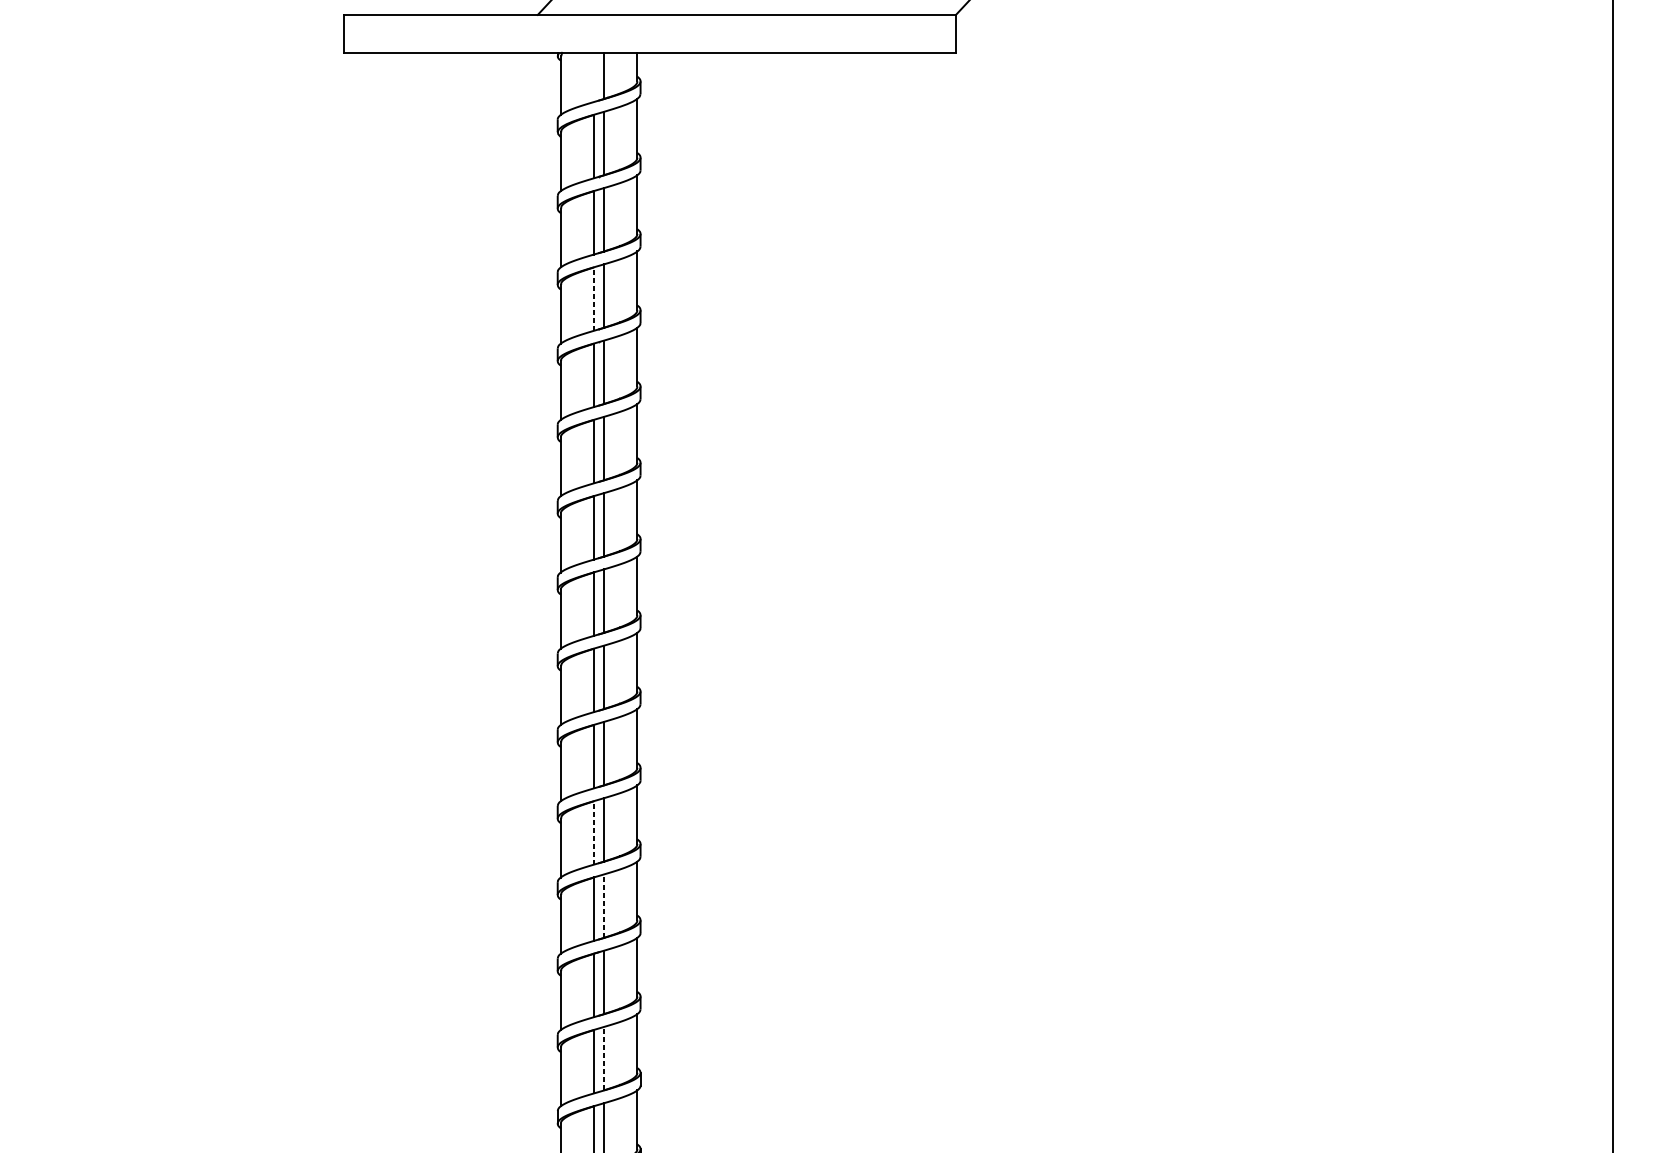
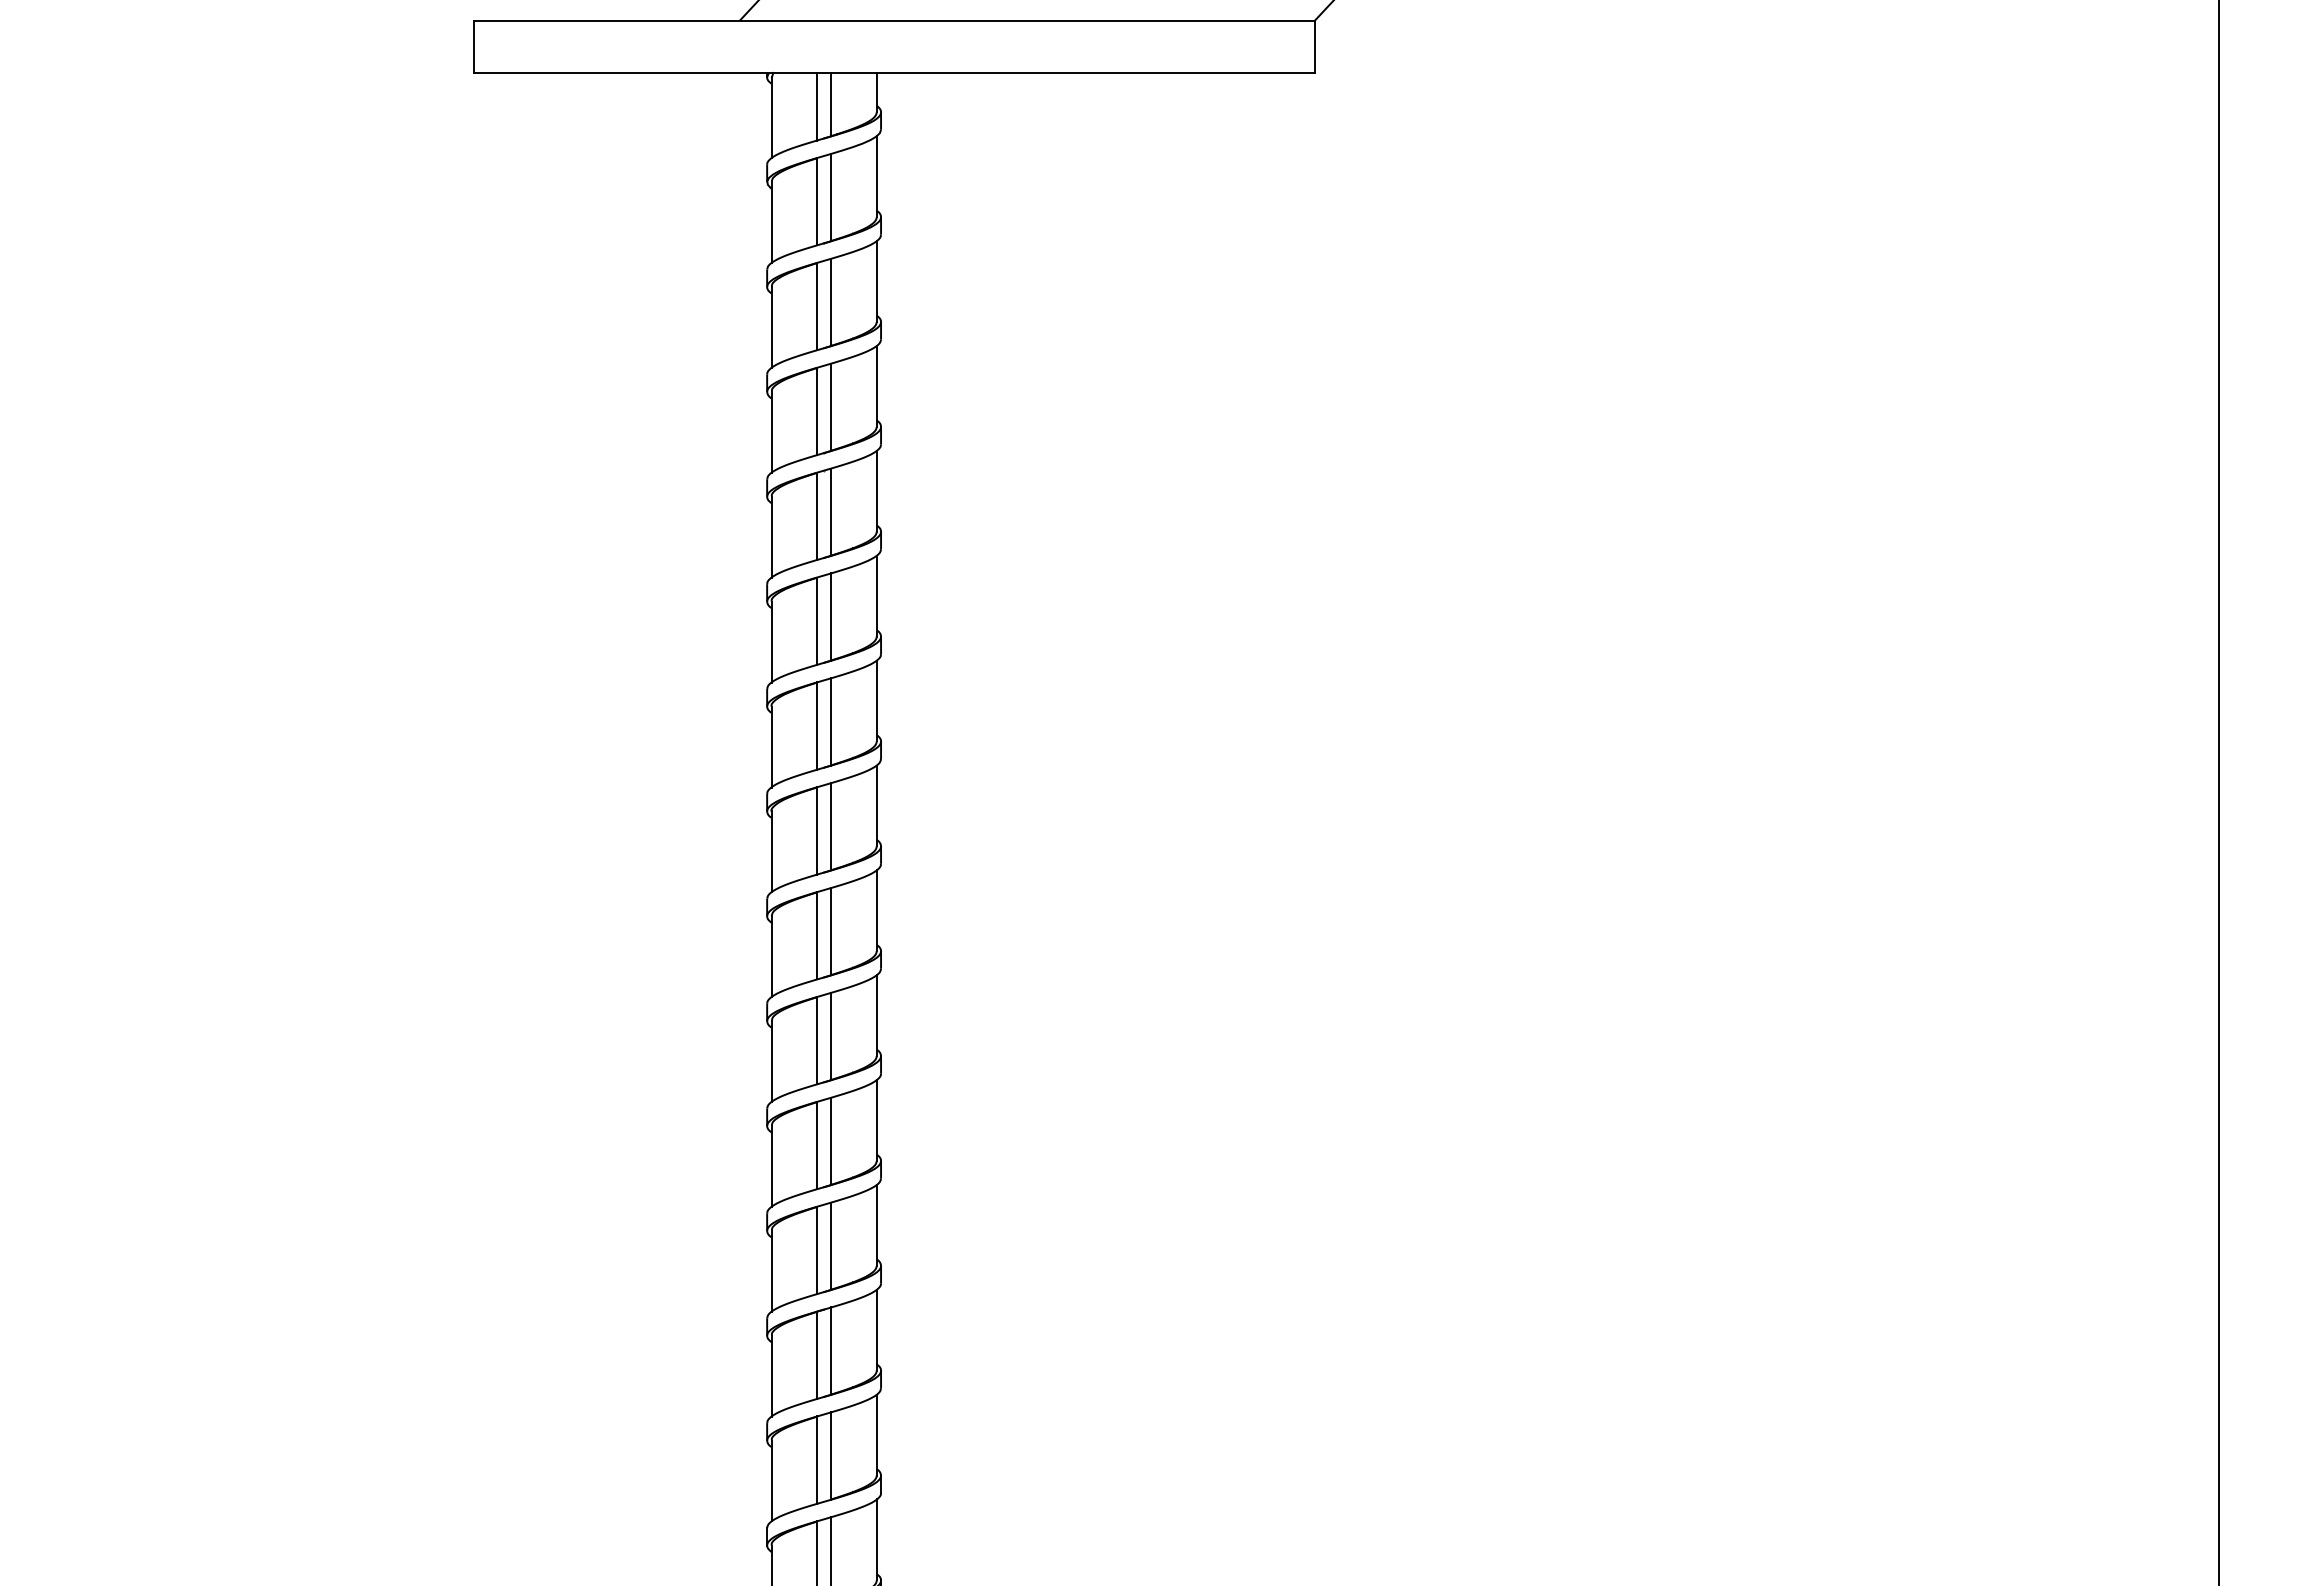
line: (594, 77) -> (817, 106), added
line: (594, 299) -> (817, 411), dashed -> solid
line: (594, 832) -> (817, 1145), dashed -> solid
line: (604, 906) -> (831, 1246), dashed -> solid
line: (604, 1058) -> (831, 1456), dashed -> solid

